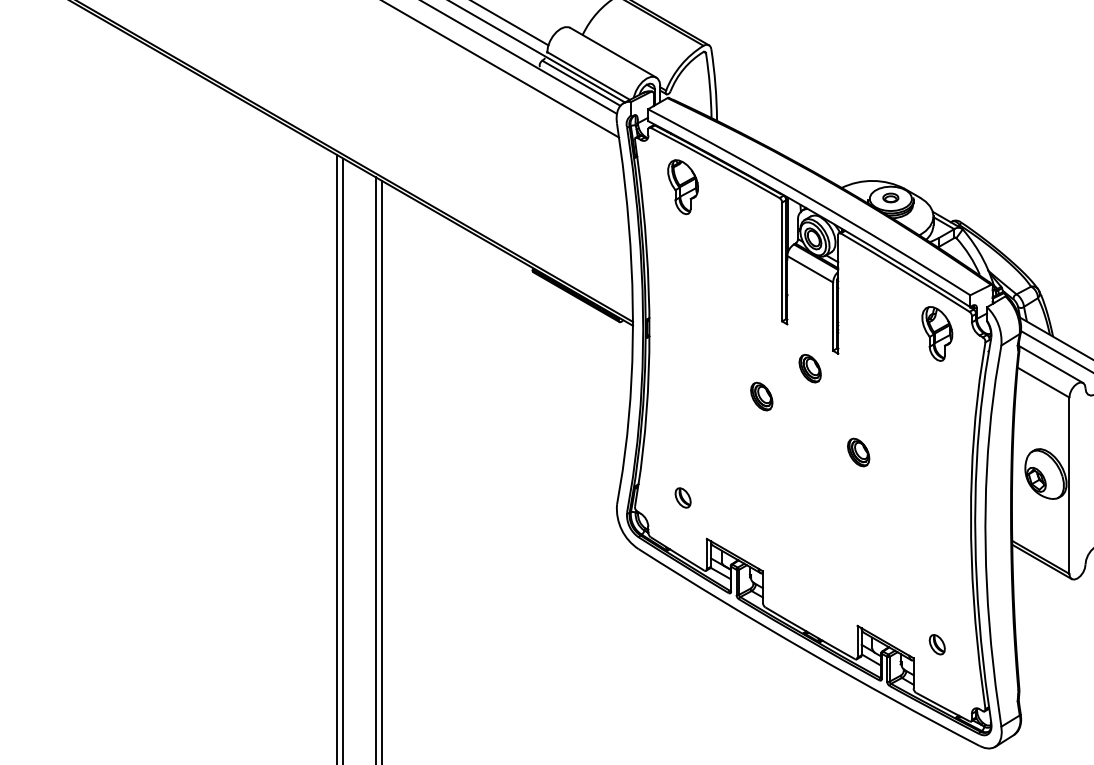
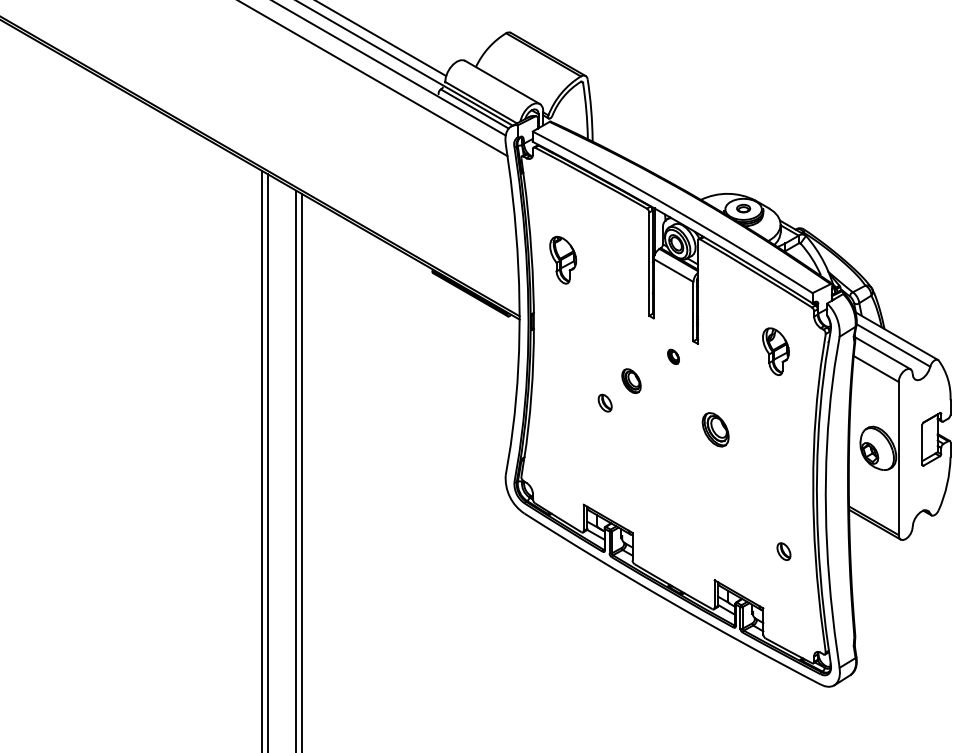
part: (683, 186) -> (563, 259), moved
part: (936, 333) -> (775, 351), moved
part: (810, 368) -> (673, 356), size x0.6
part: (858, 452) -> (715, 429), size x1.4
part: (682, 497) -> (604, 402), moved
part: (936, 644) -> (783, 551), moved

